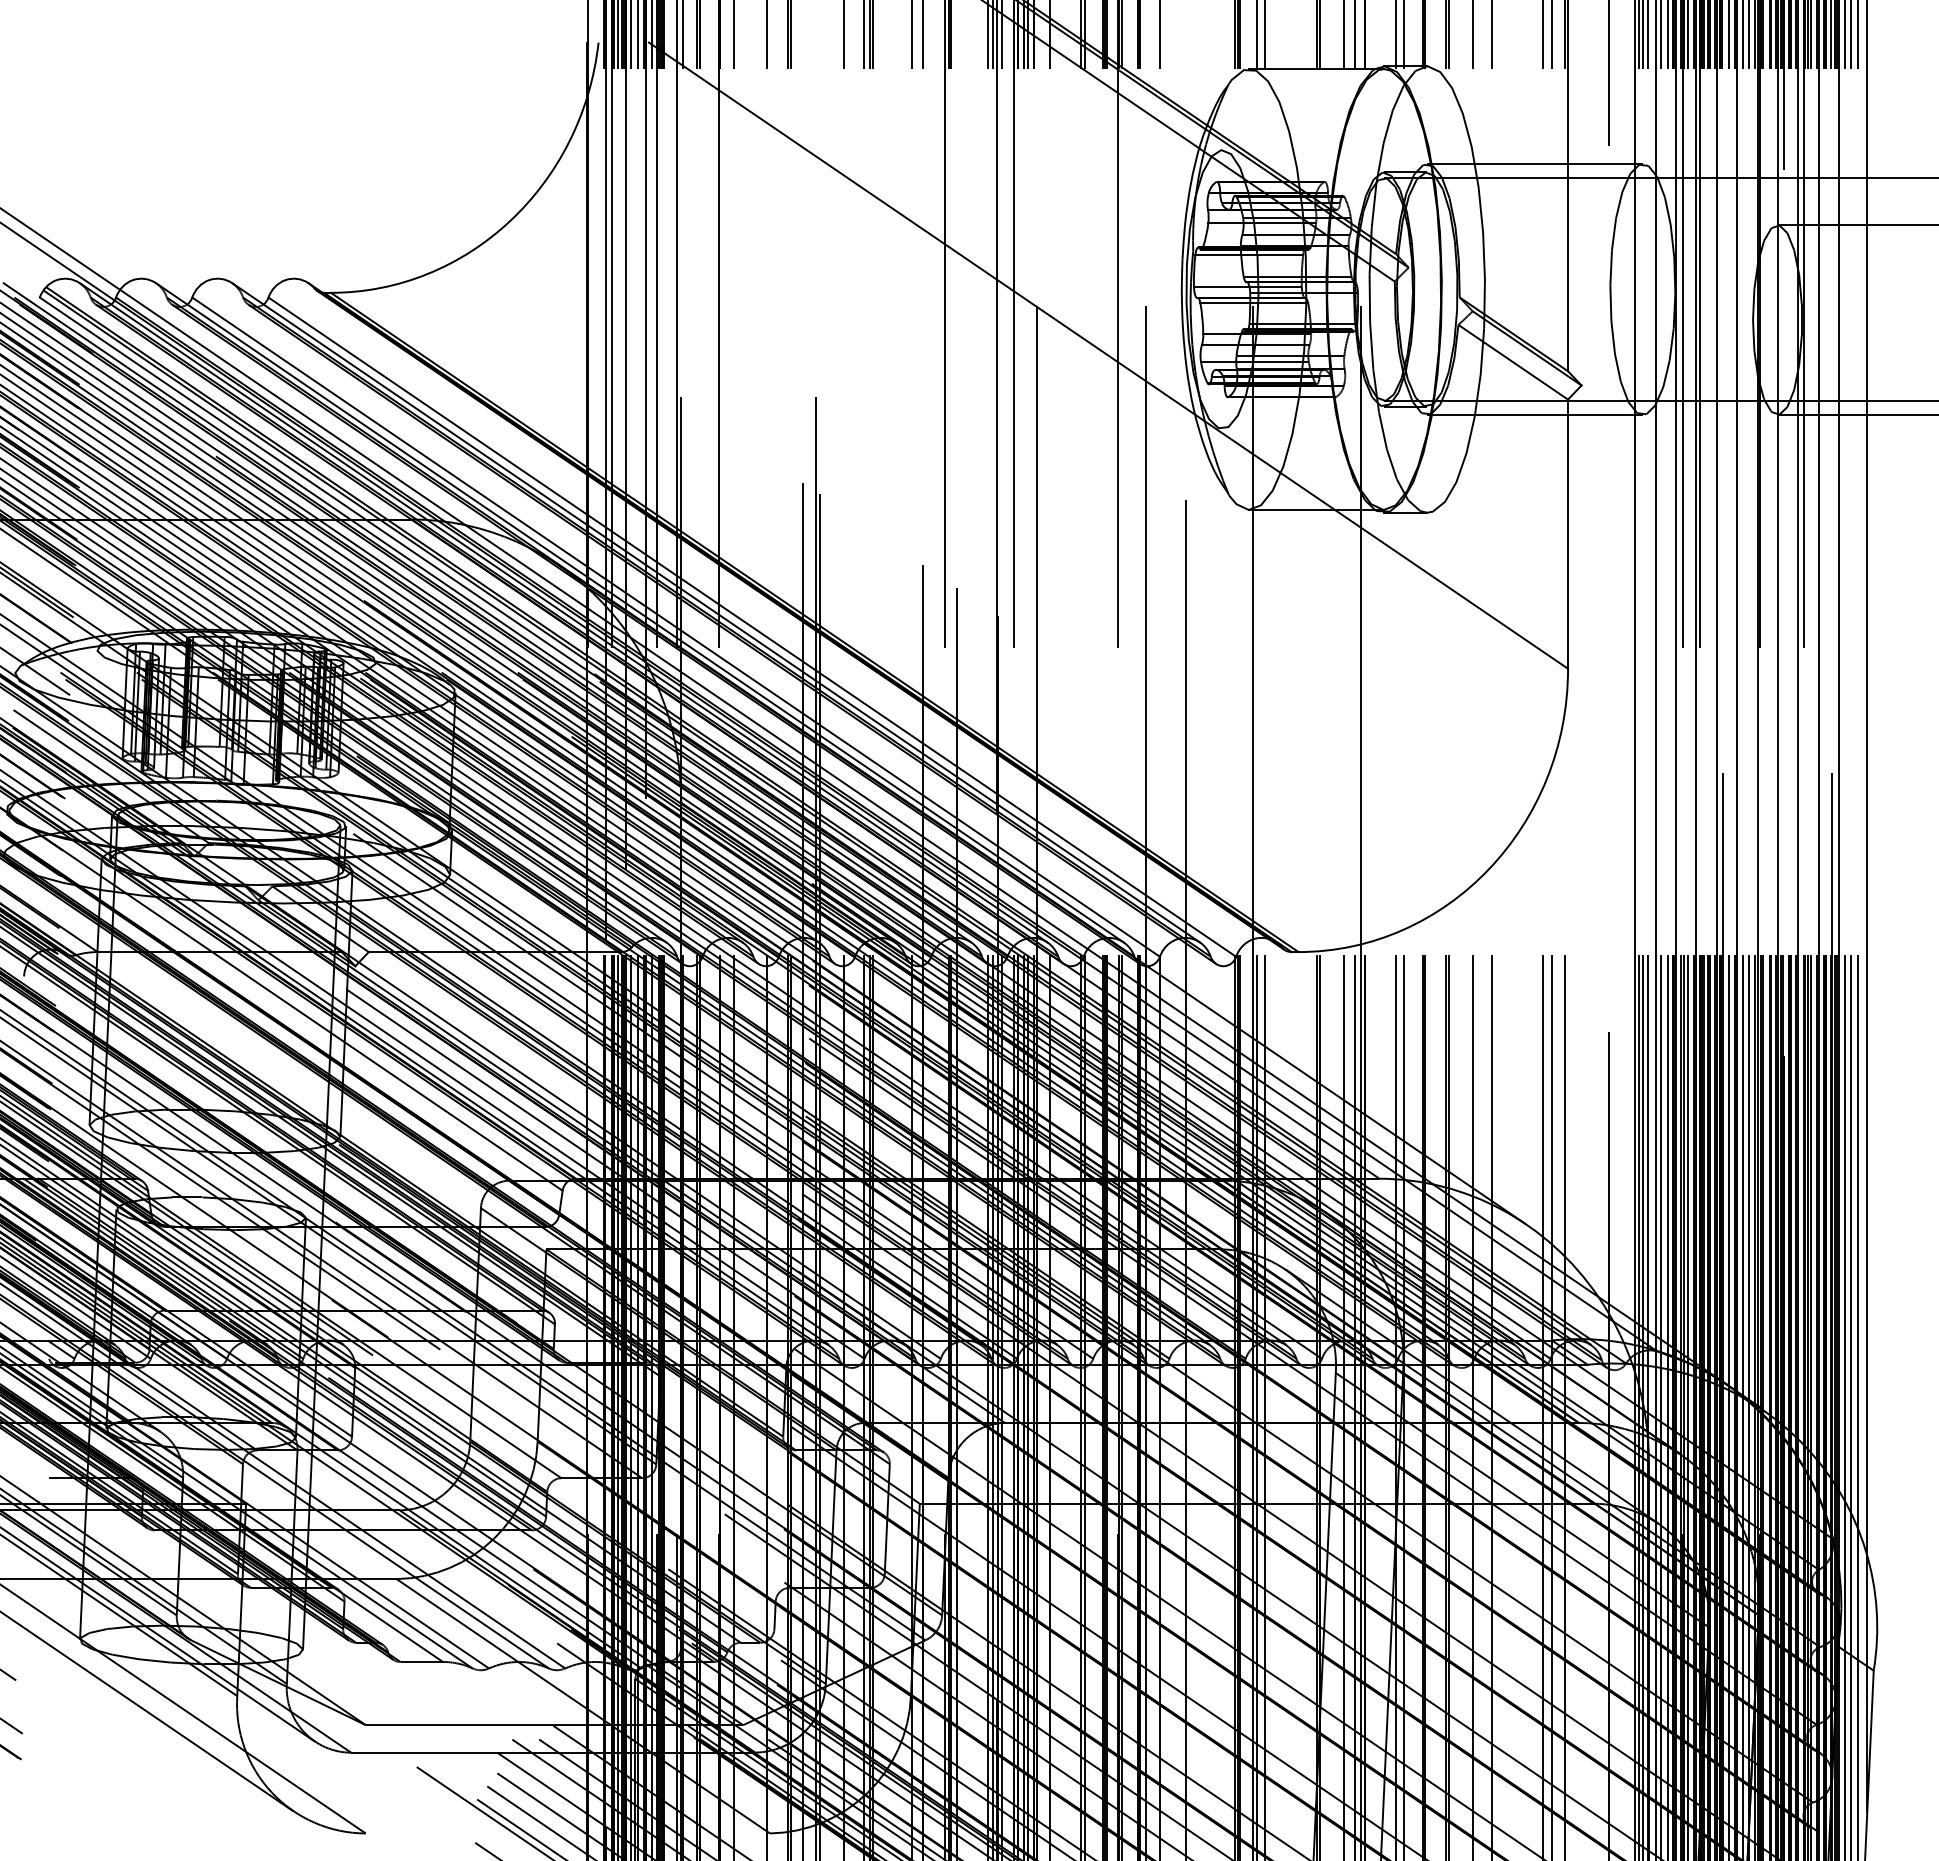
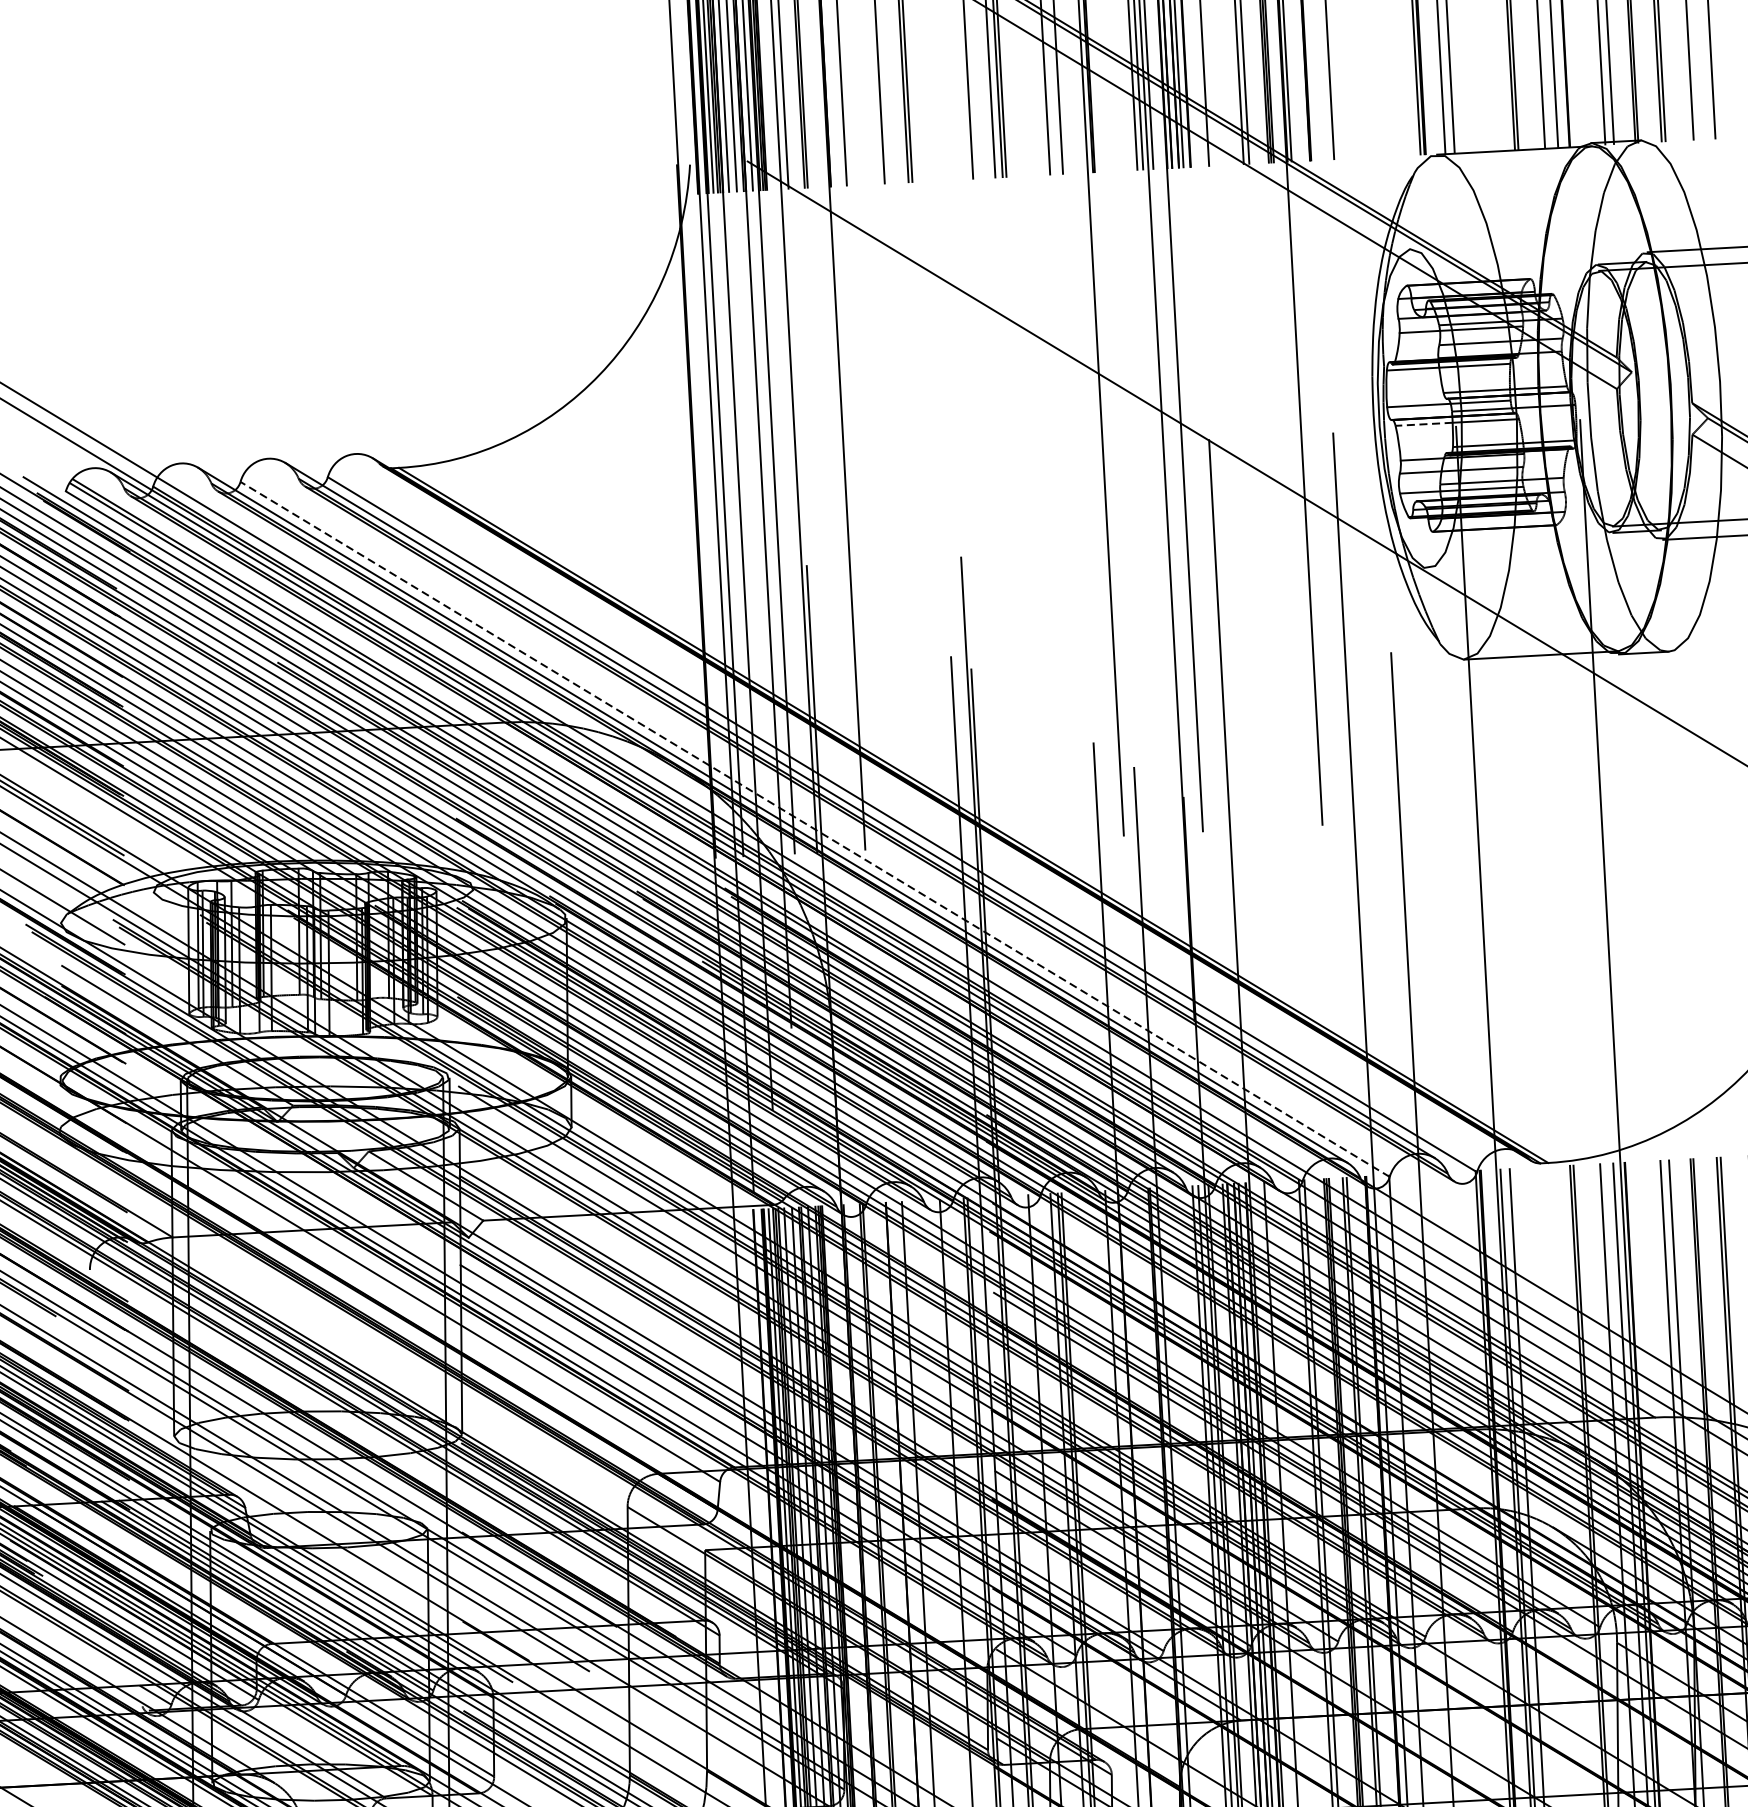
line: (1225, 303) -> (1424, 424), solid -> dashed
line: (675, 626) -> (814, 828), solid -> dashed

